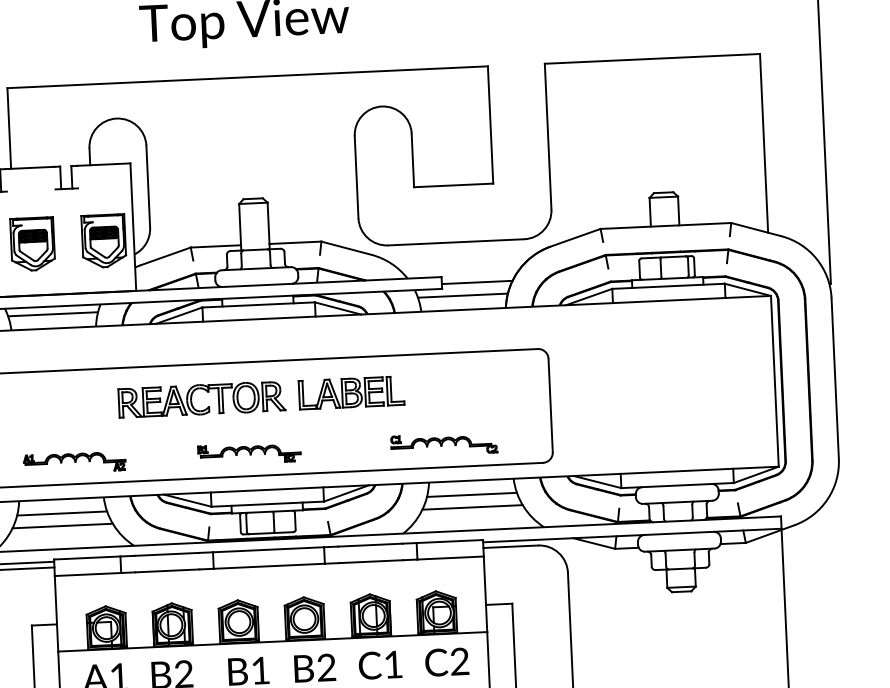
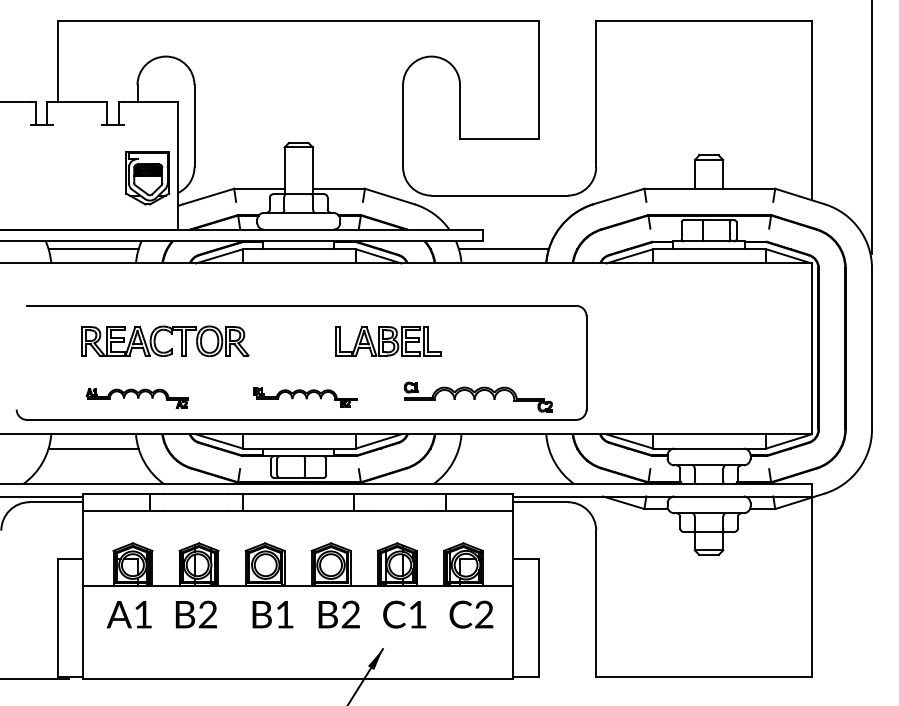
part: (32, 244) -> (76, 178), removed
line: (476, 282) -> (518, 236), removed
part: (206, 407) -> (169, 349), moved
part: (443, 444) -> (477, 396), size x1.4
part: (249, 453) -> (305, 397), moved
part: (73, 462) -> (136, 398), moved
line: (471, 494) -> (503, 448), removed
line: (472, 507) -> (503, 461), removed
line: (62, 526) -> (93, 461), removed

